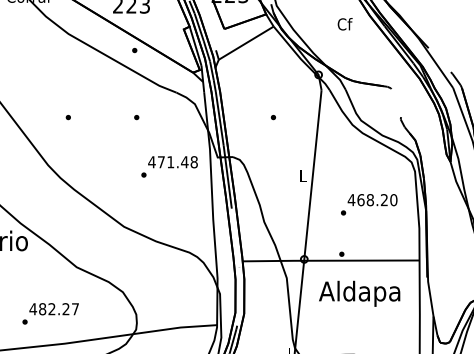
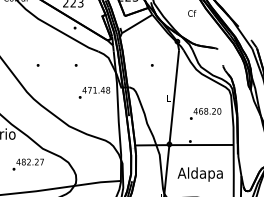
text: (358, 293) -> (199, 174), moved
text: (49, 313) -> (27, 164), moved

